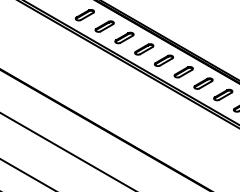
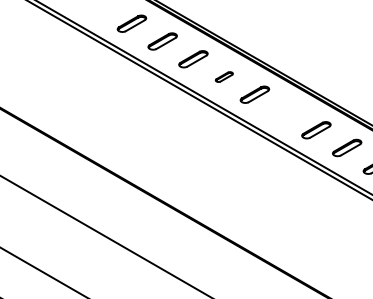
part: (144, 49) -> (224, 77), size x0.6
part: (183, 72) -> (285, 112), removed

